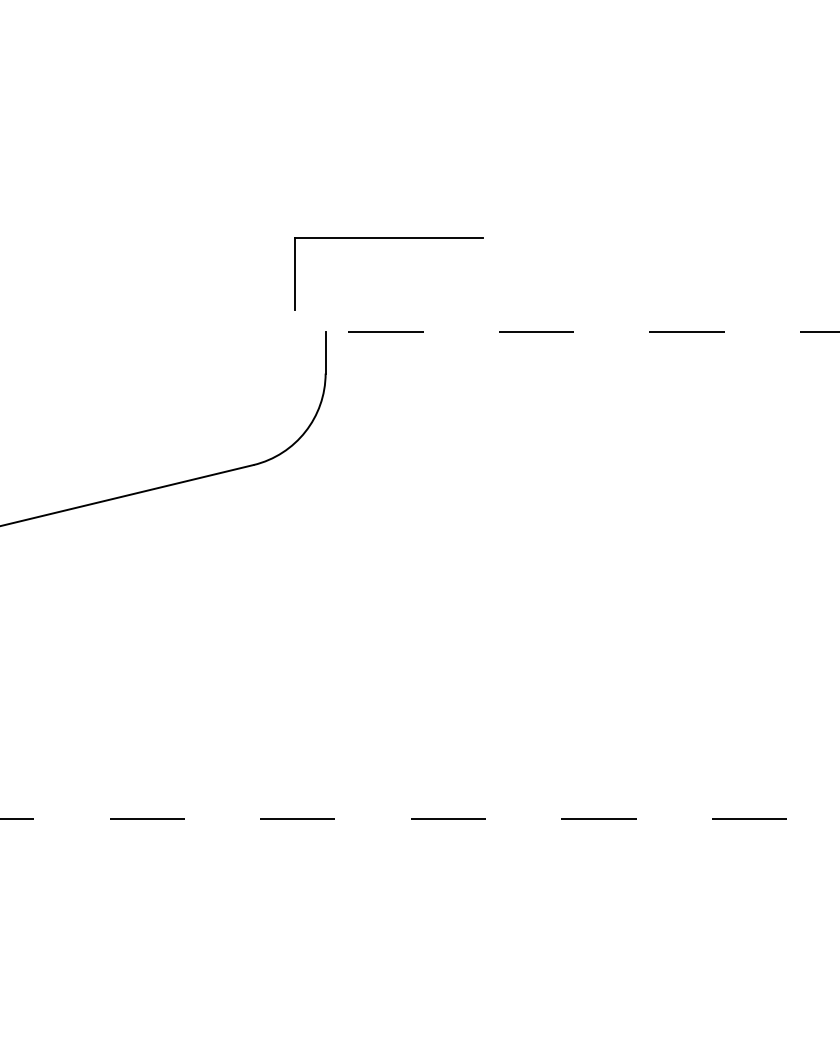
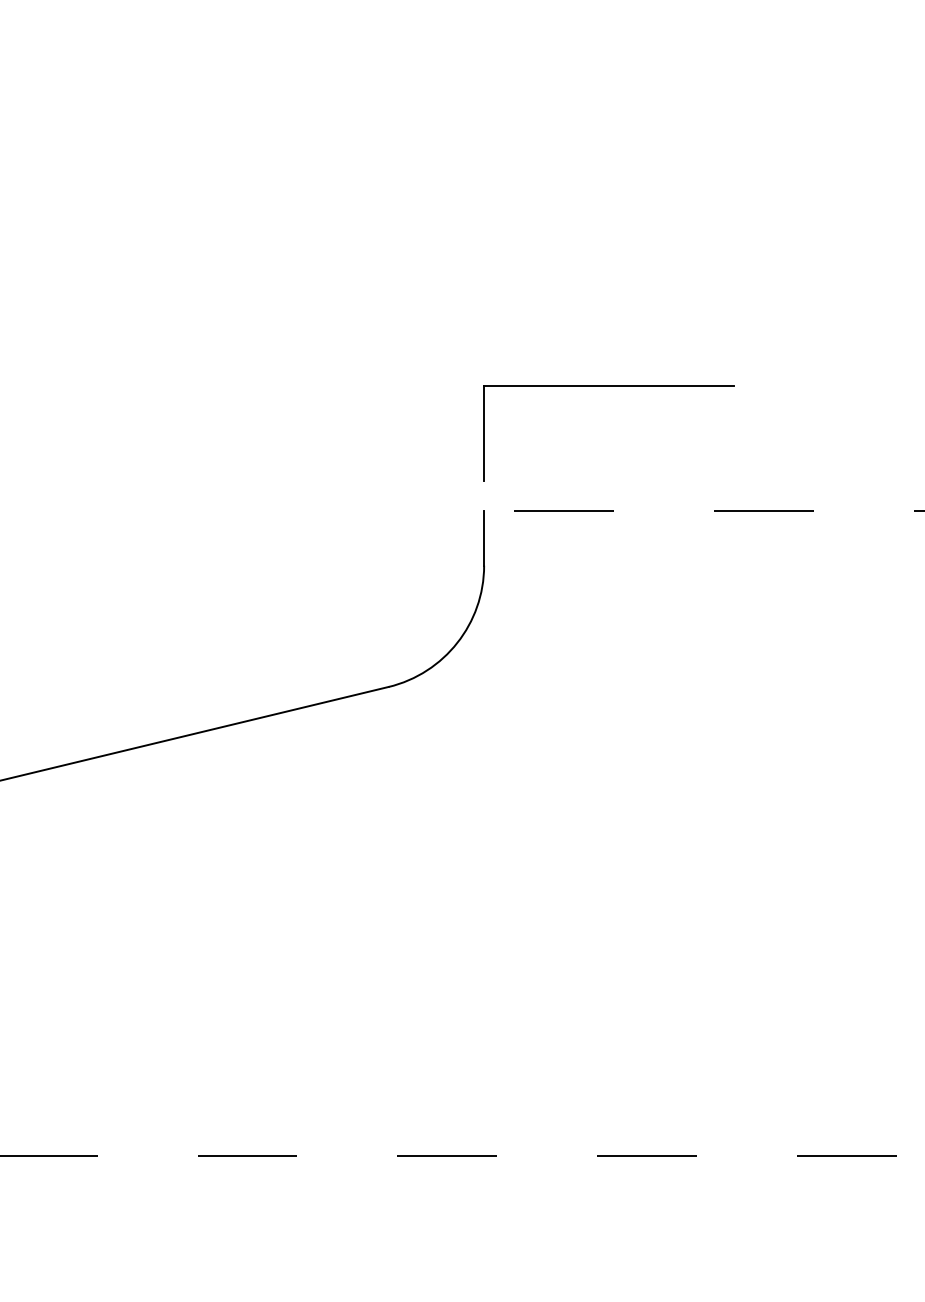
part: (388, 238) -> (608, 386), moved

